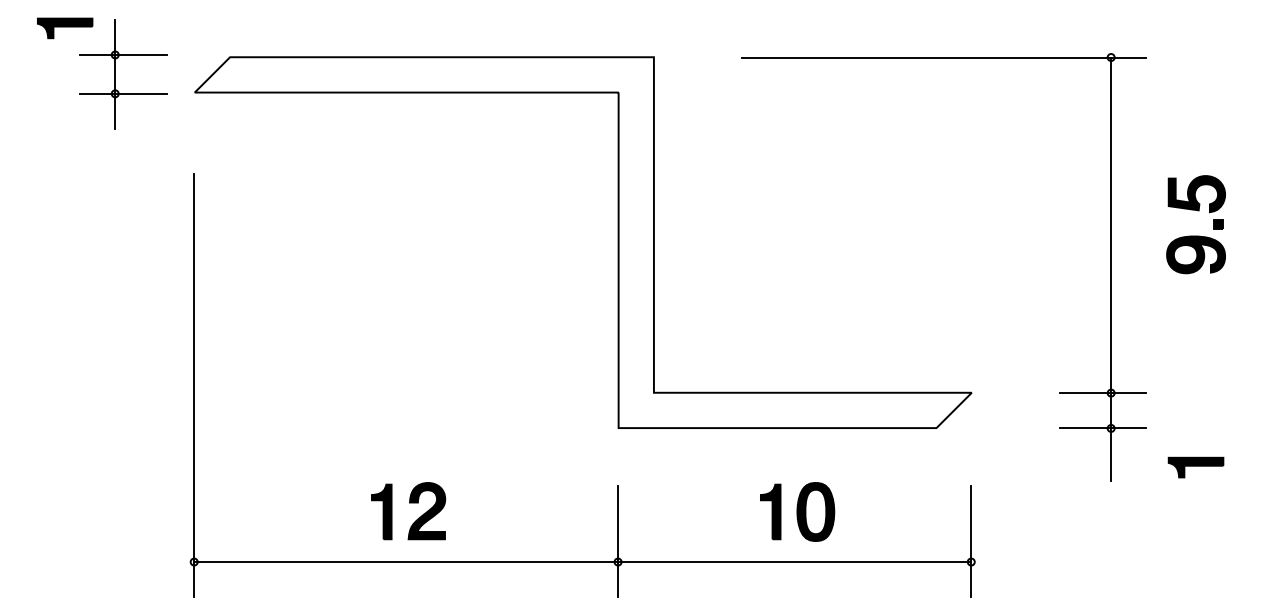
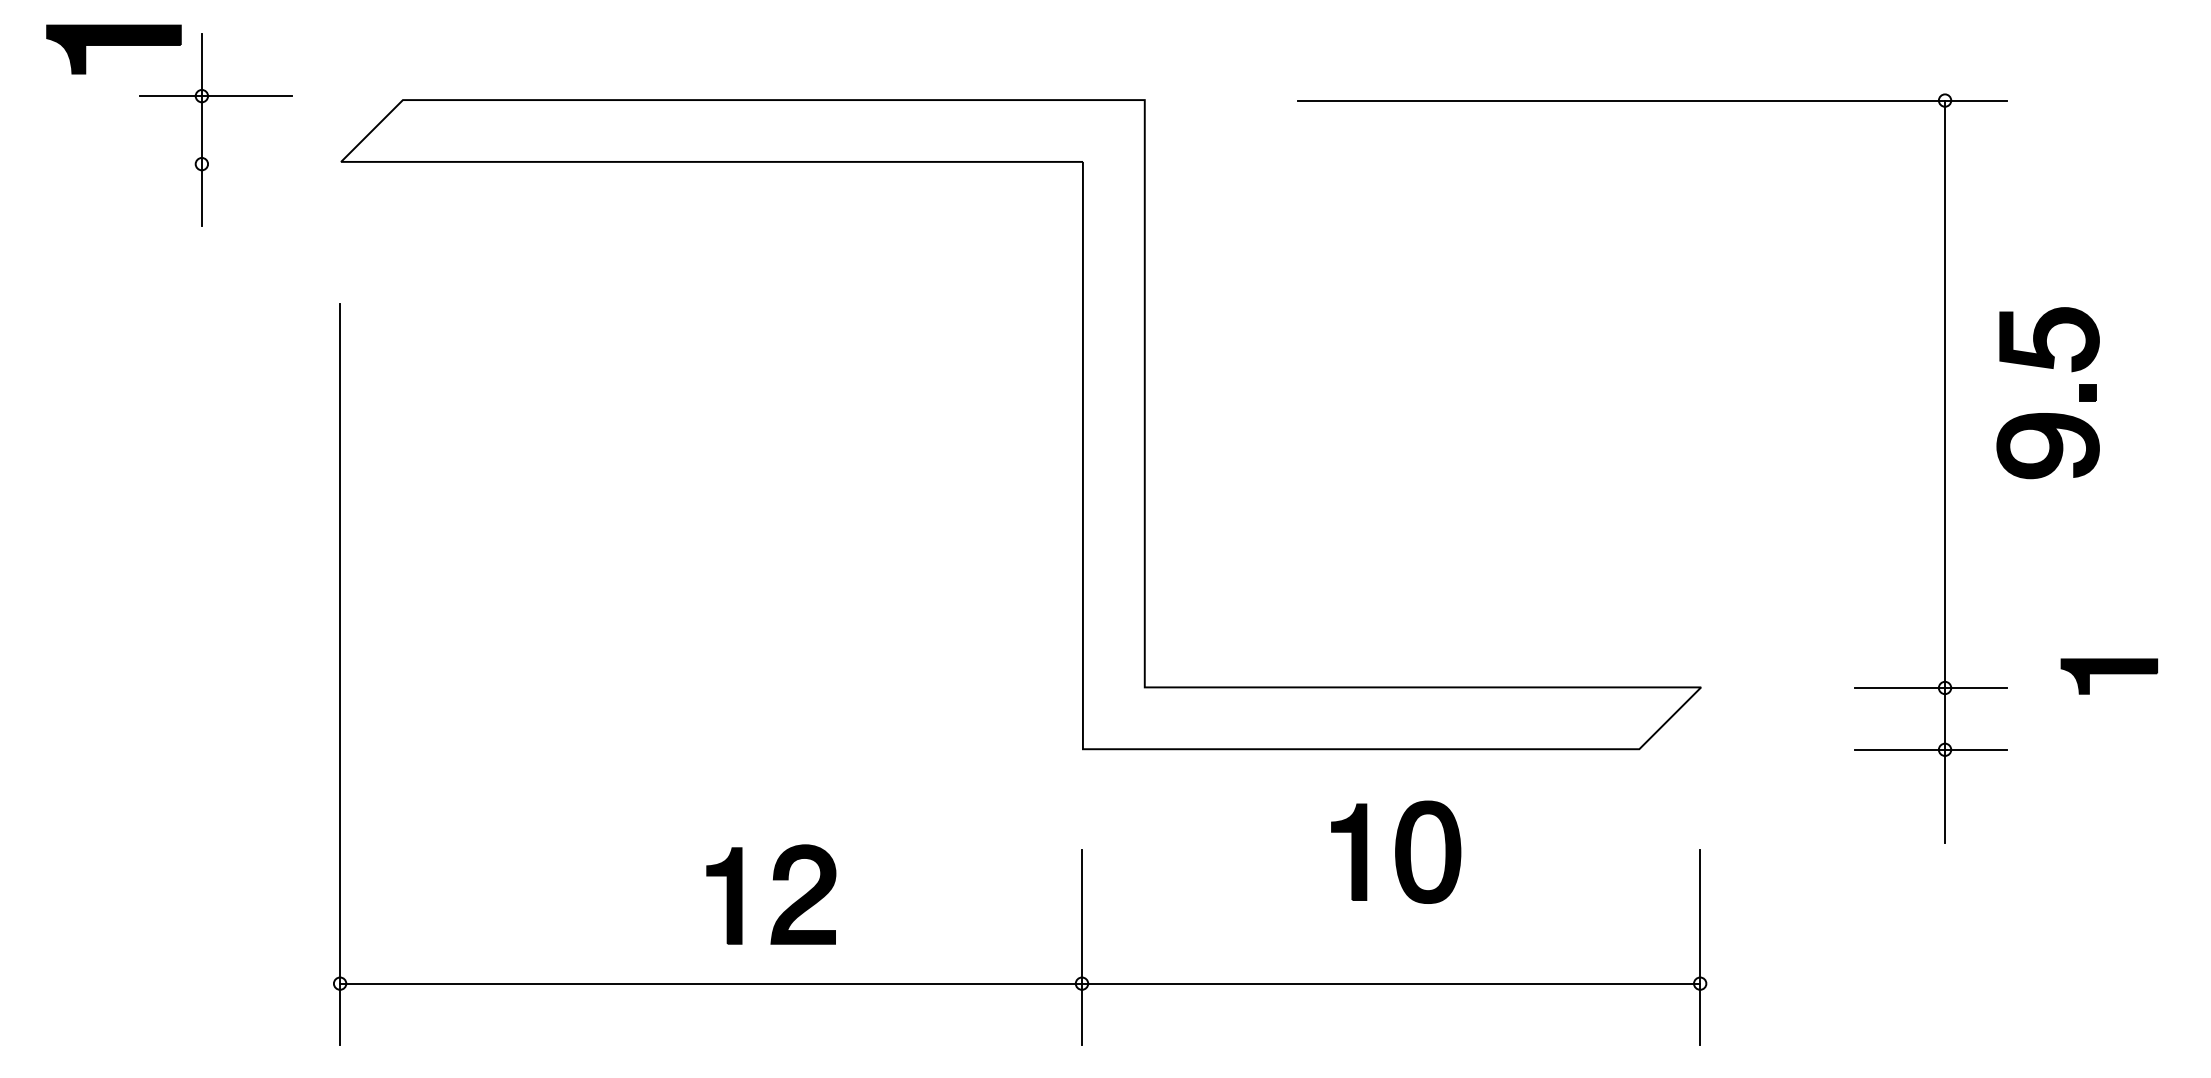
part: (65, 28) -> (114, 49), size x1.4
line: (122, 93) -> (214, 163), removed
part: (1195, 235) -> (2047, 412), moved
part: (1195, 467) -> (2108, 676), moved
part: (409, 503) -> (772, 881), moved
part: (797, 511) -> (1396, 851), moved

